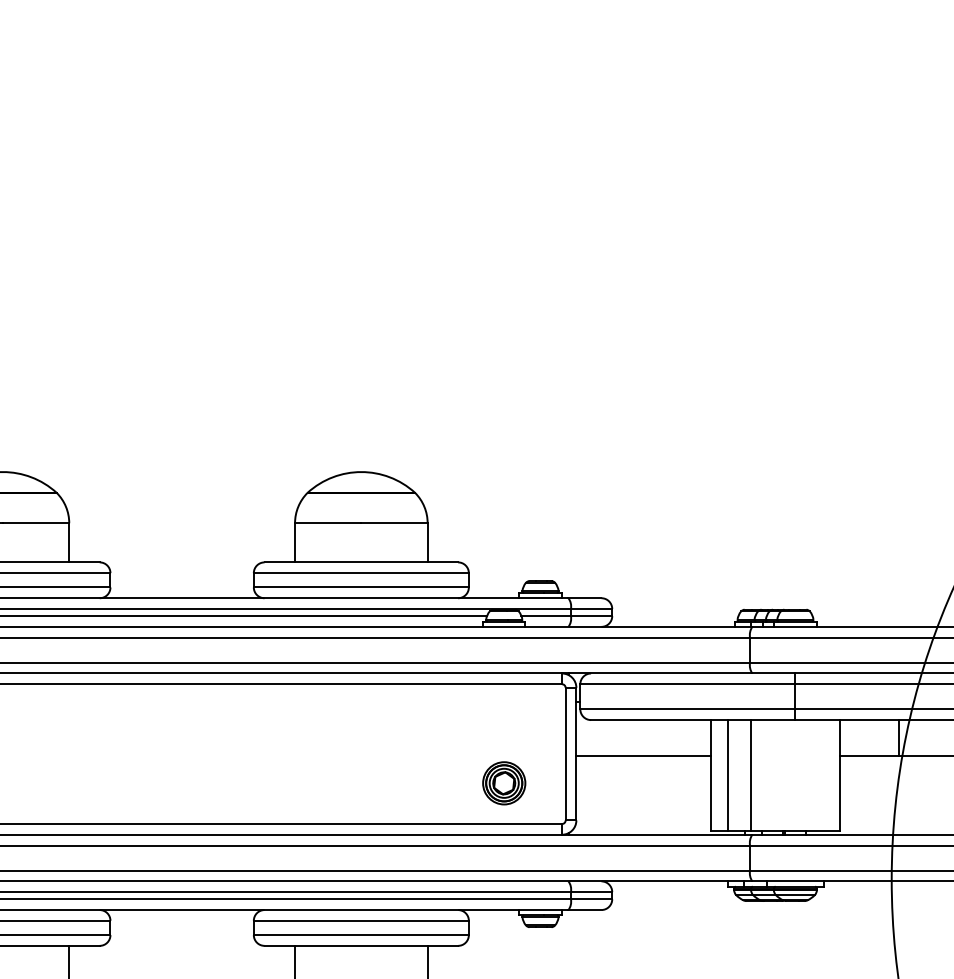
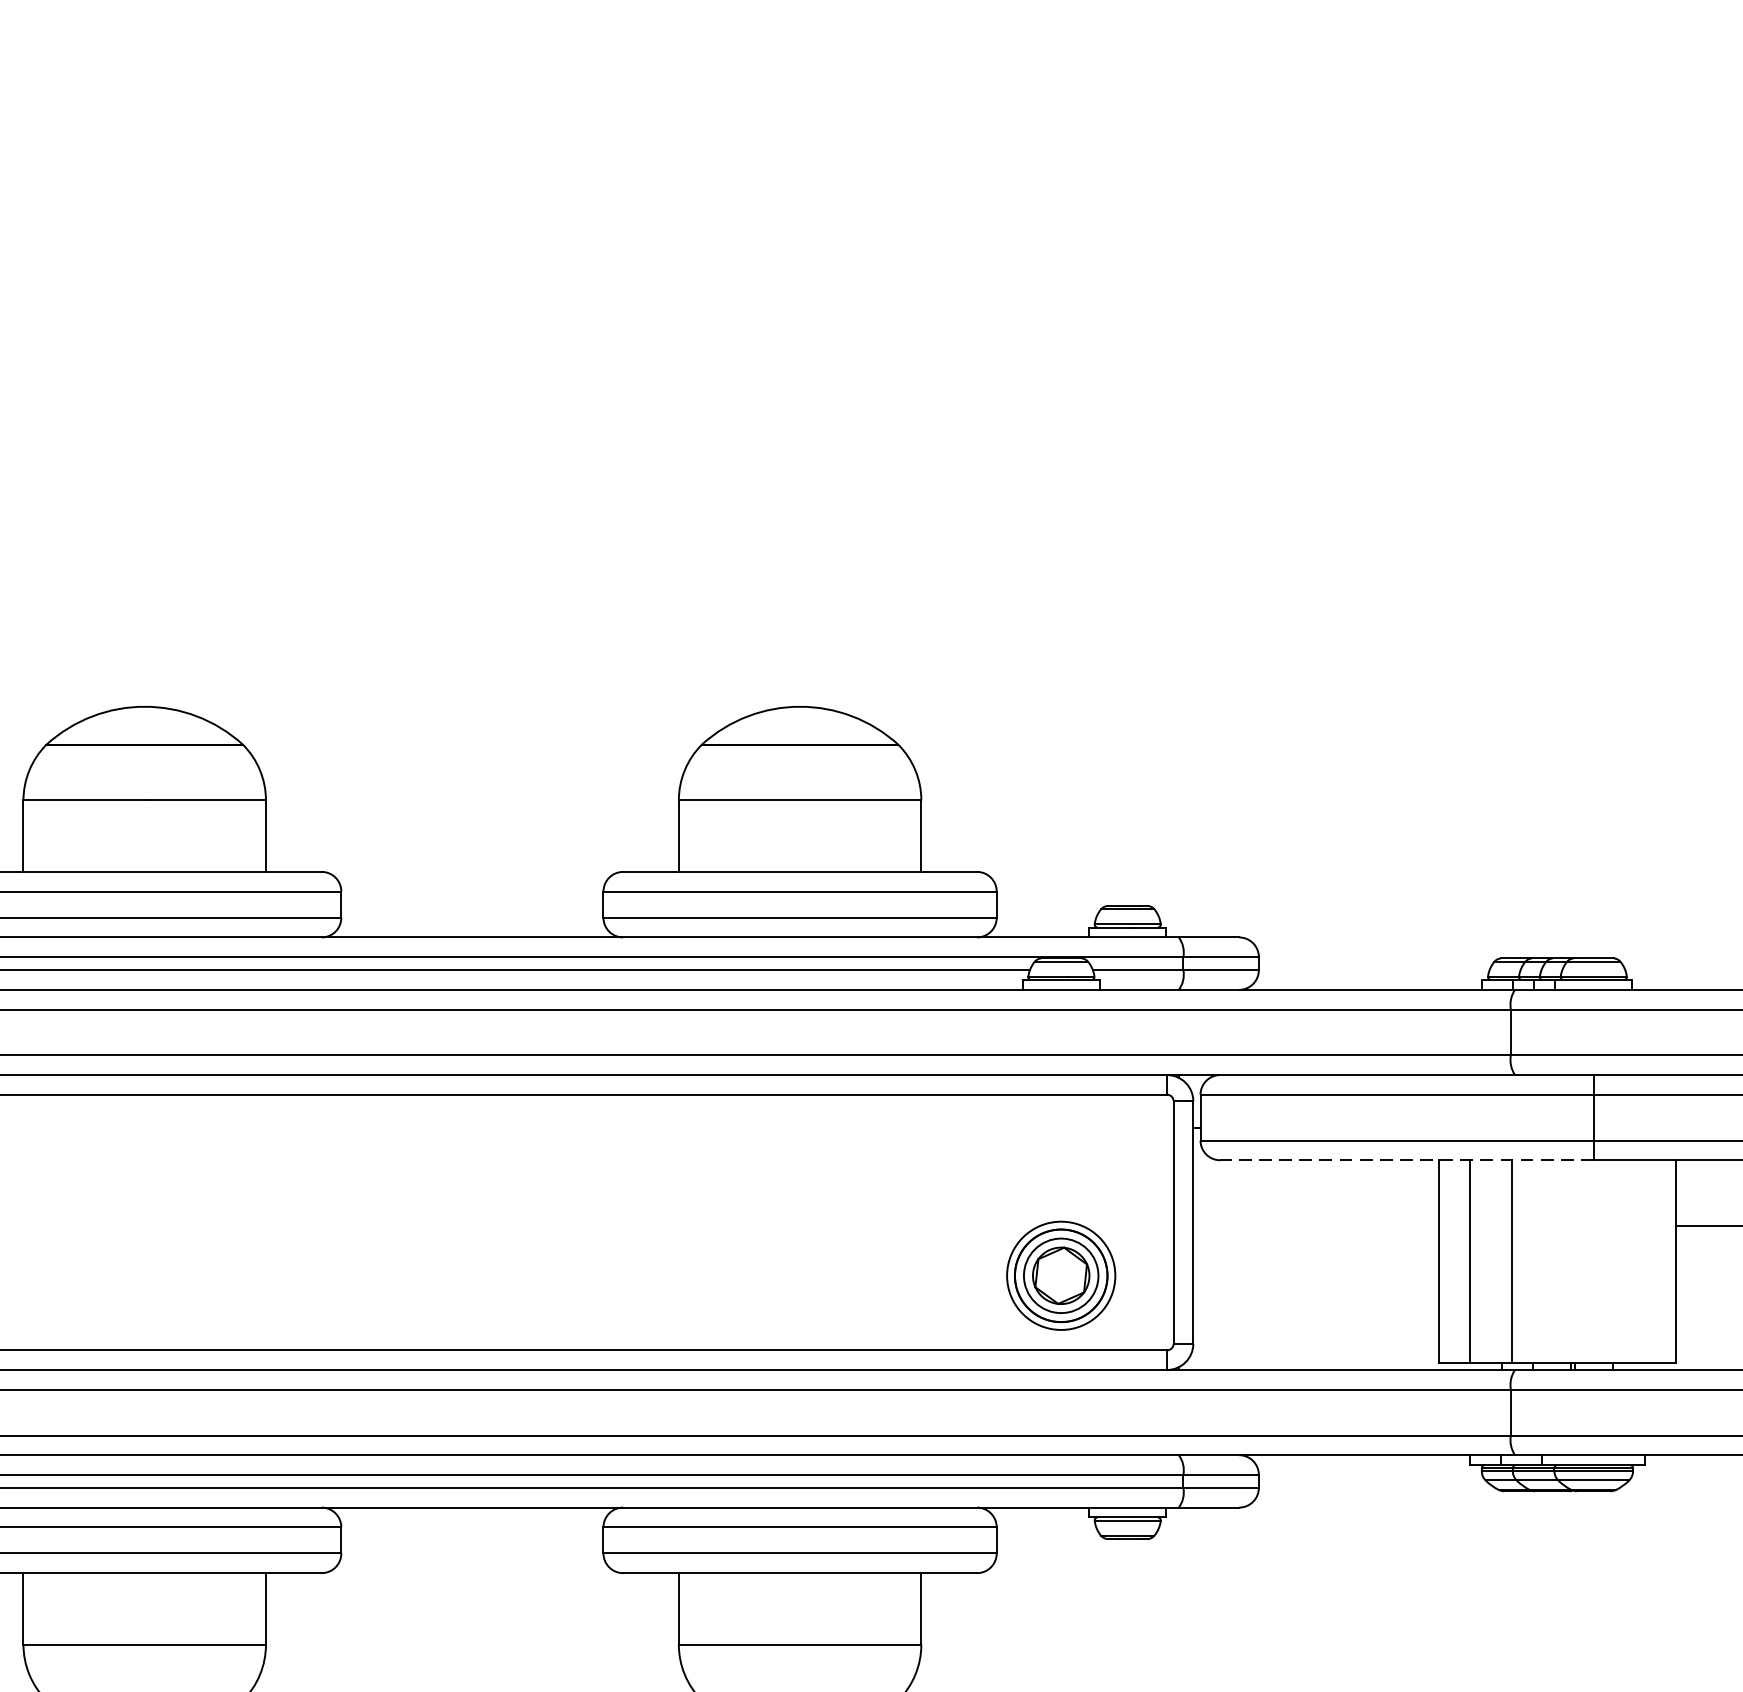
line: (692, 720) -> (1405, 1161), solid -> dashed
line: (643, 755) -> (1316, 1225), removed
part: (504, 783) -> (1061, 1276), size x1.4

